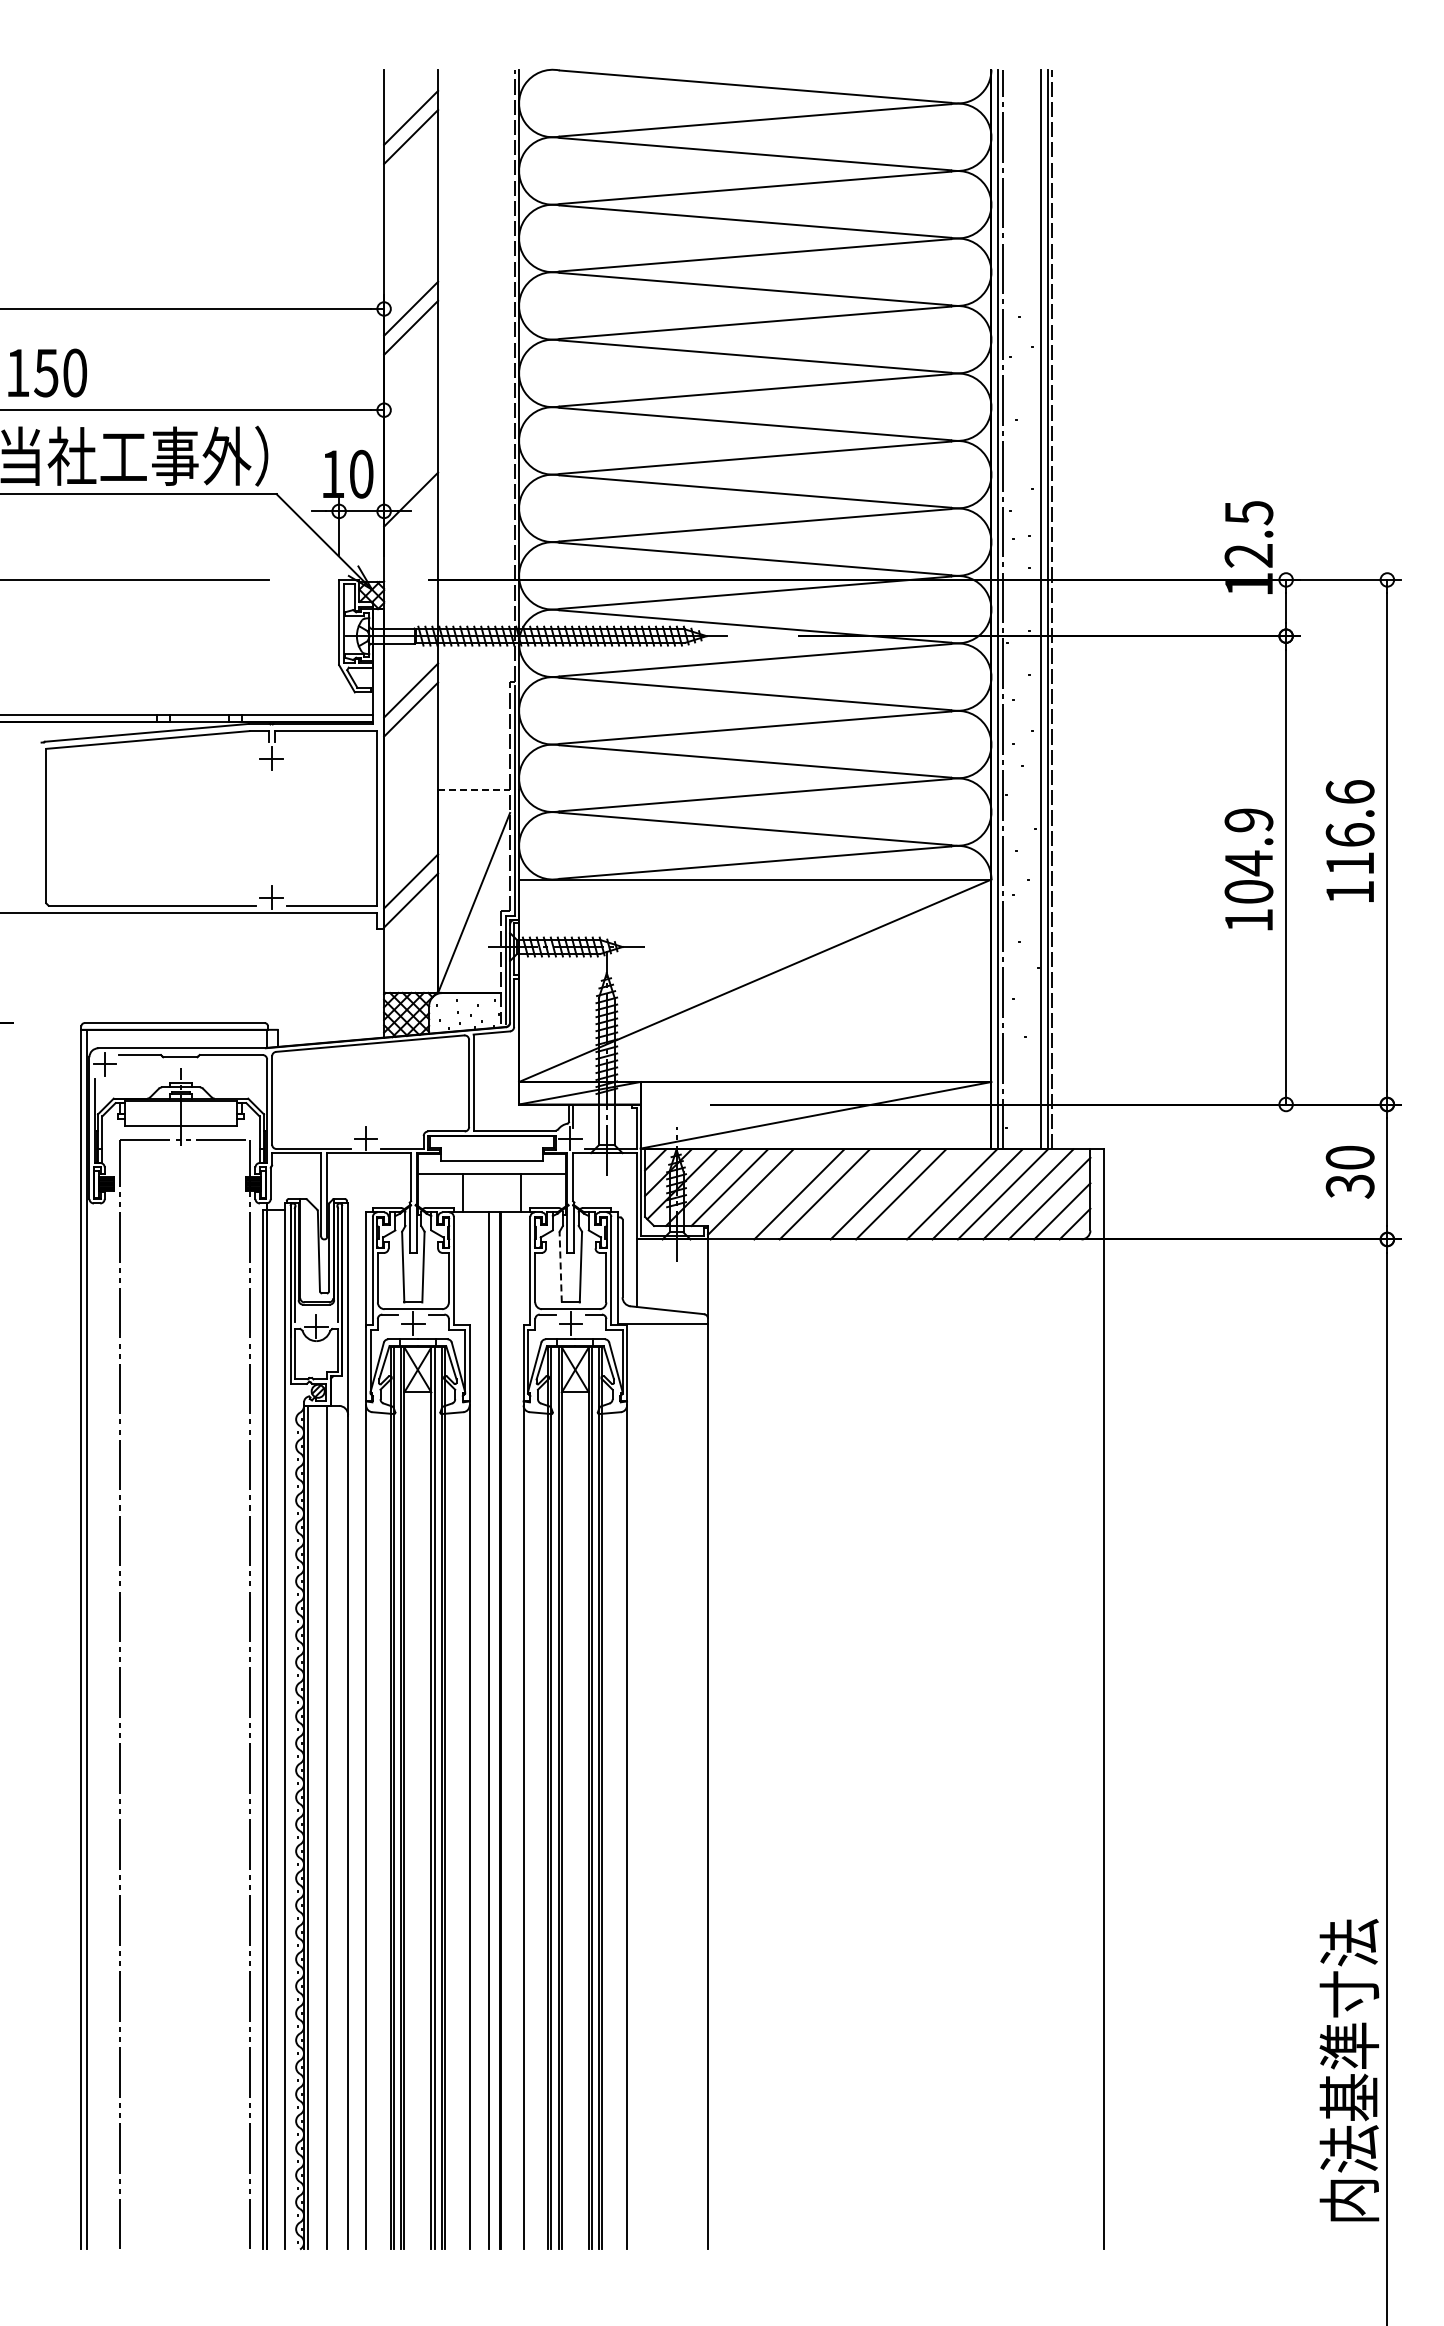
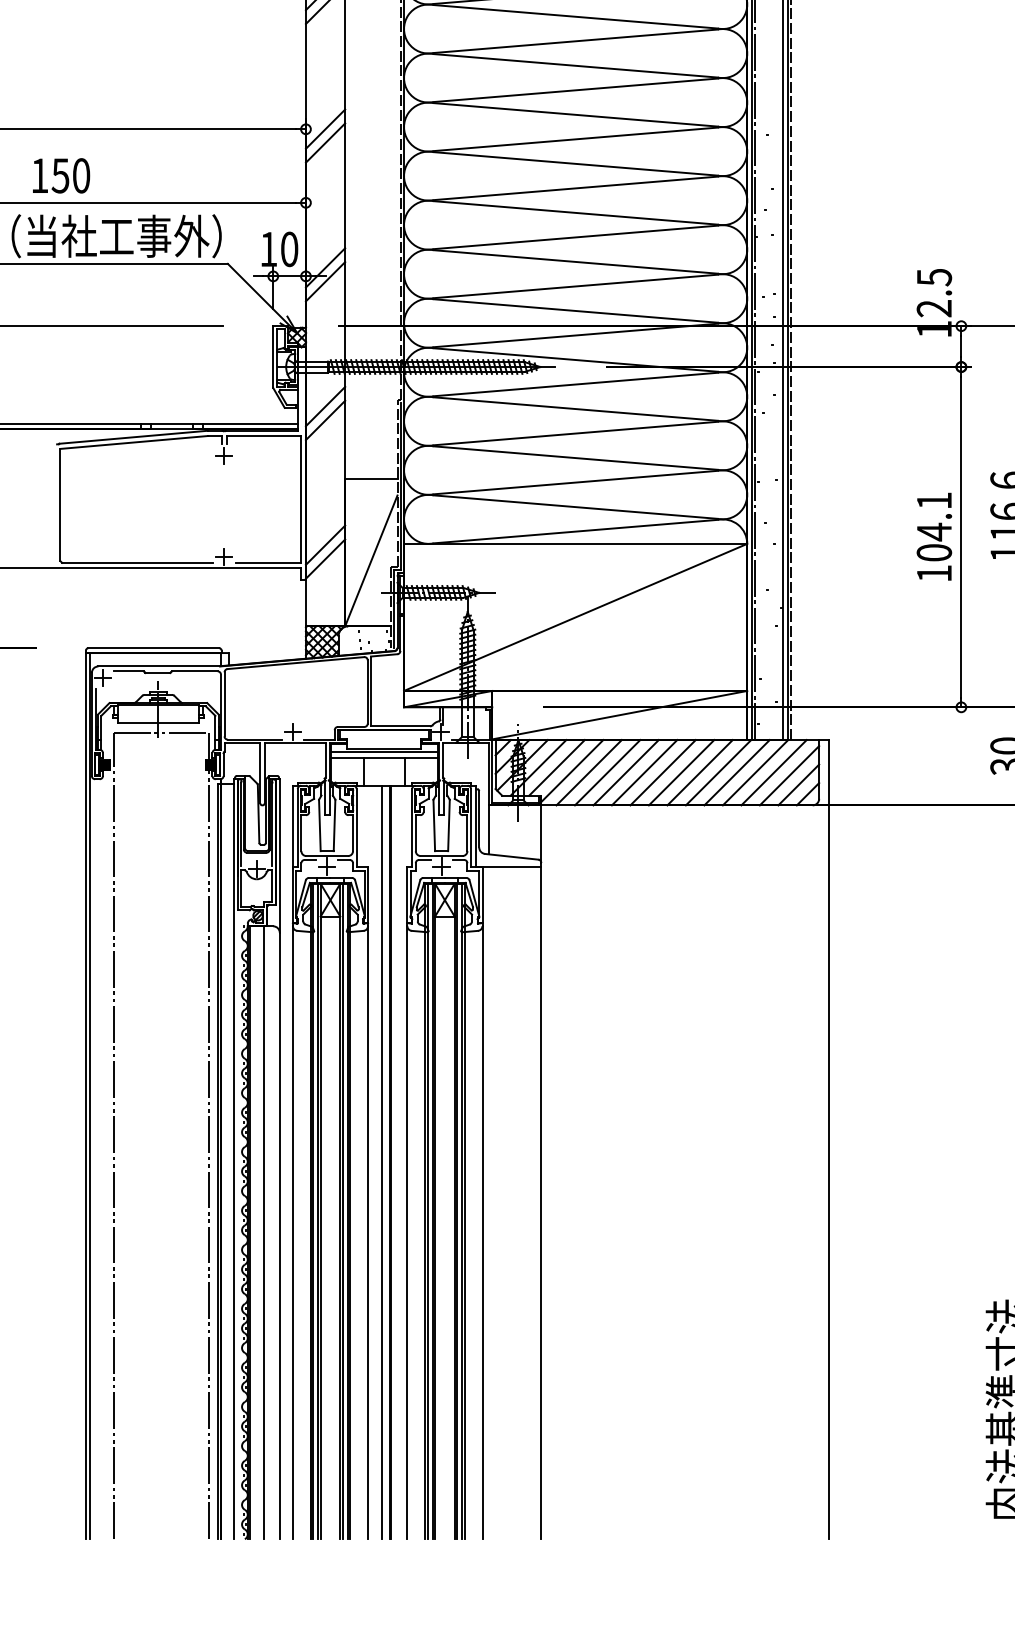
line: (411, 518) -> (325, 281), added
line: (474, 790) -> (371, 479), dashed -> solid
text: (1248, 820) -> (934, 500), 104.9 -> 104.1
line: (491, 1165) -> (383, 751), added
line: (773, 1194) -> (588, 772), added
line: (850, 1194) -> (644, 772), added
line: (926, 1194) -> (700, 772), added
line: (560, 1266) -> (434, 825), dashed -> solid

